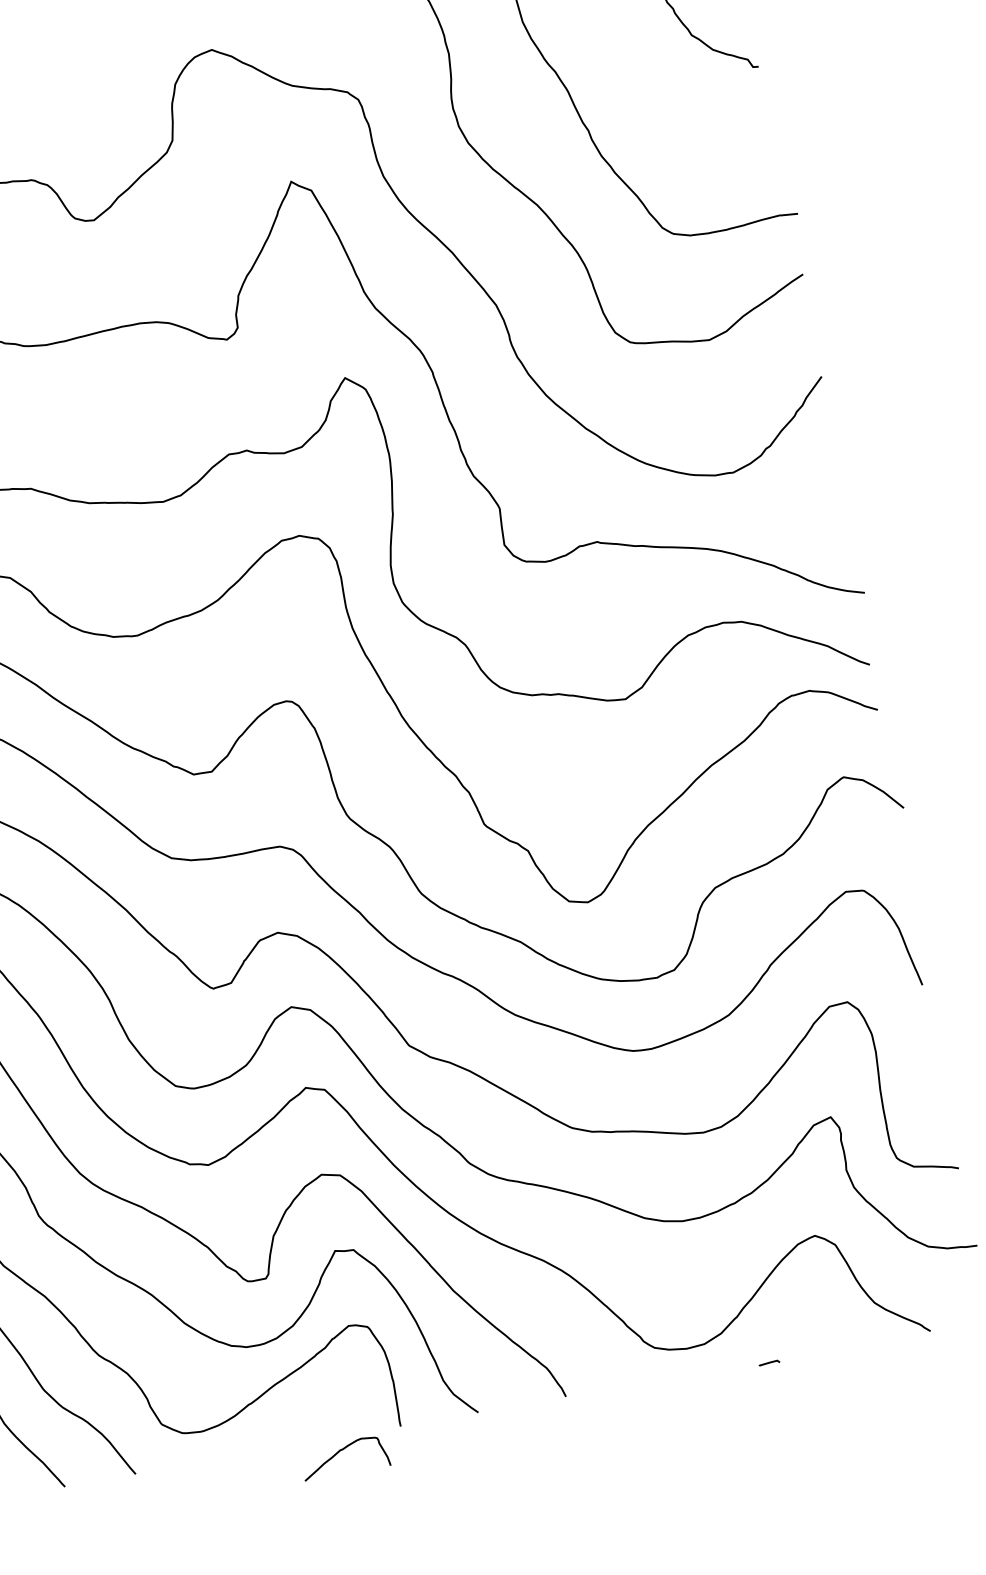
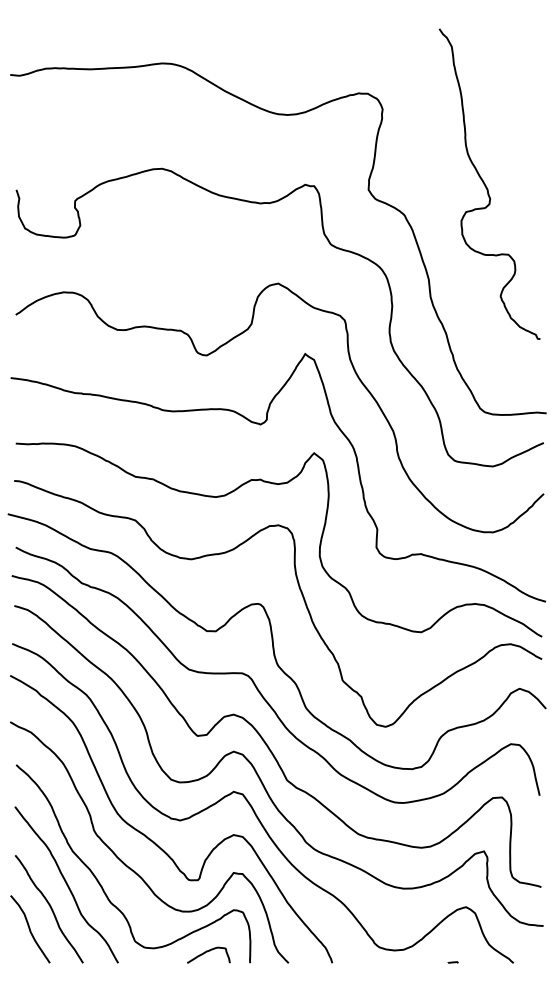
line: (767, 1363) -> (452, 962), moved
curve: (341, 1452) -> (207, 952), moved

